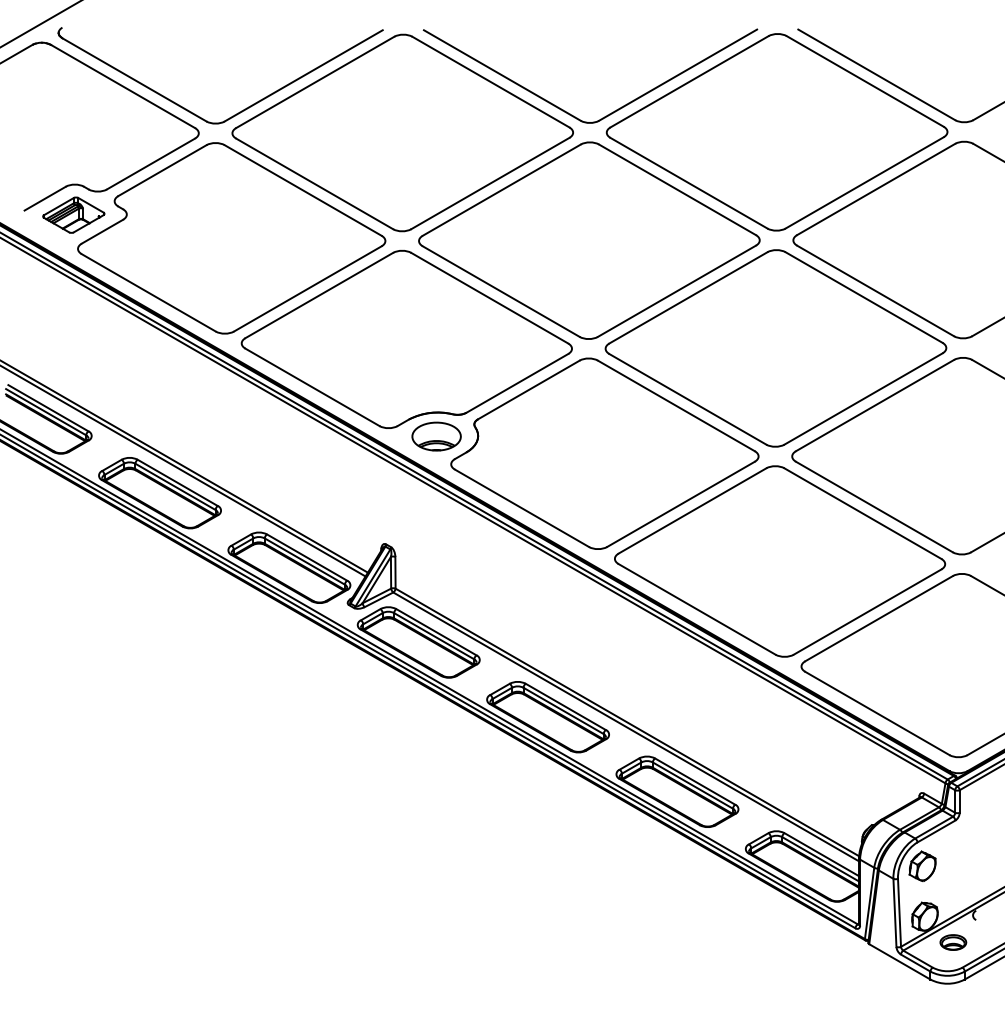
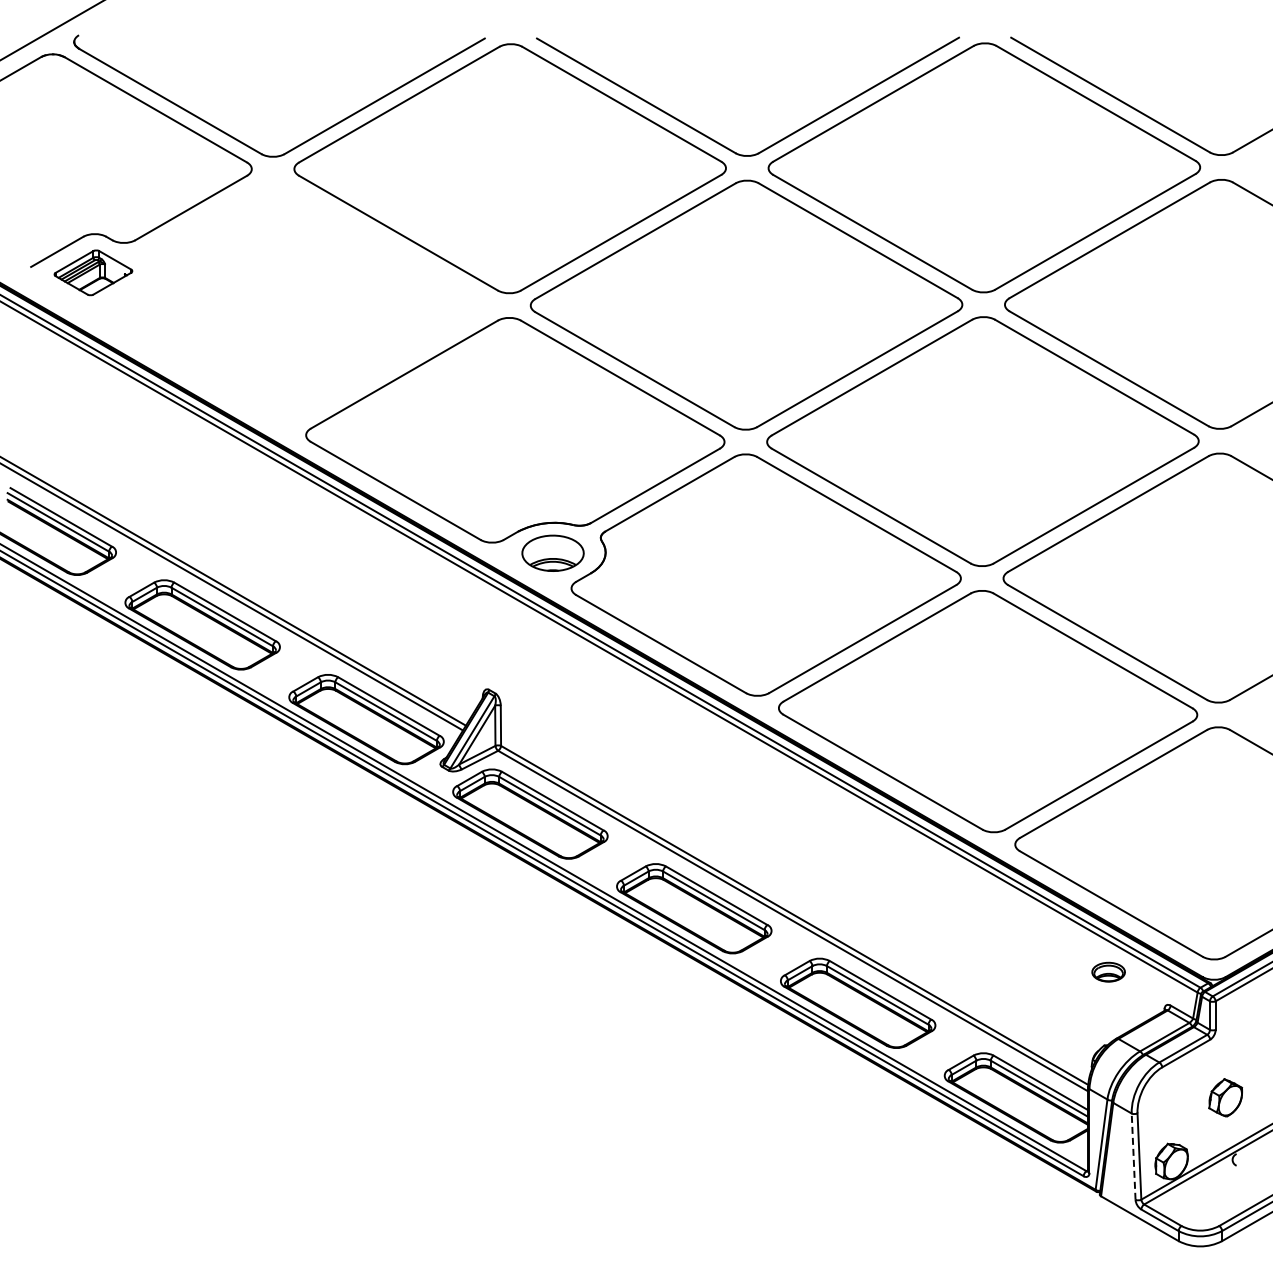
part: (230, 237) -> (292, 301), removed
part: (922, 866) -> (1225, 1097), moved
line: (894, 912) -> (1133, 1156), solid -> dashed
part: (953, 941) -> (1108, 971), moved

